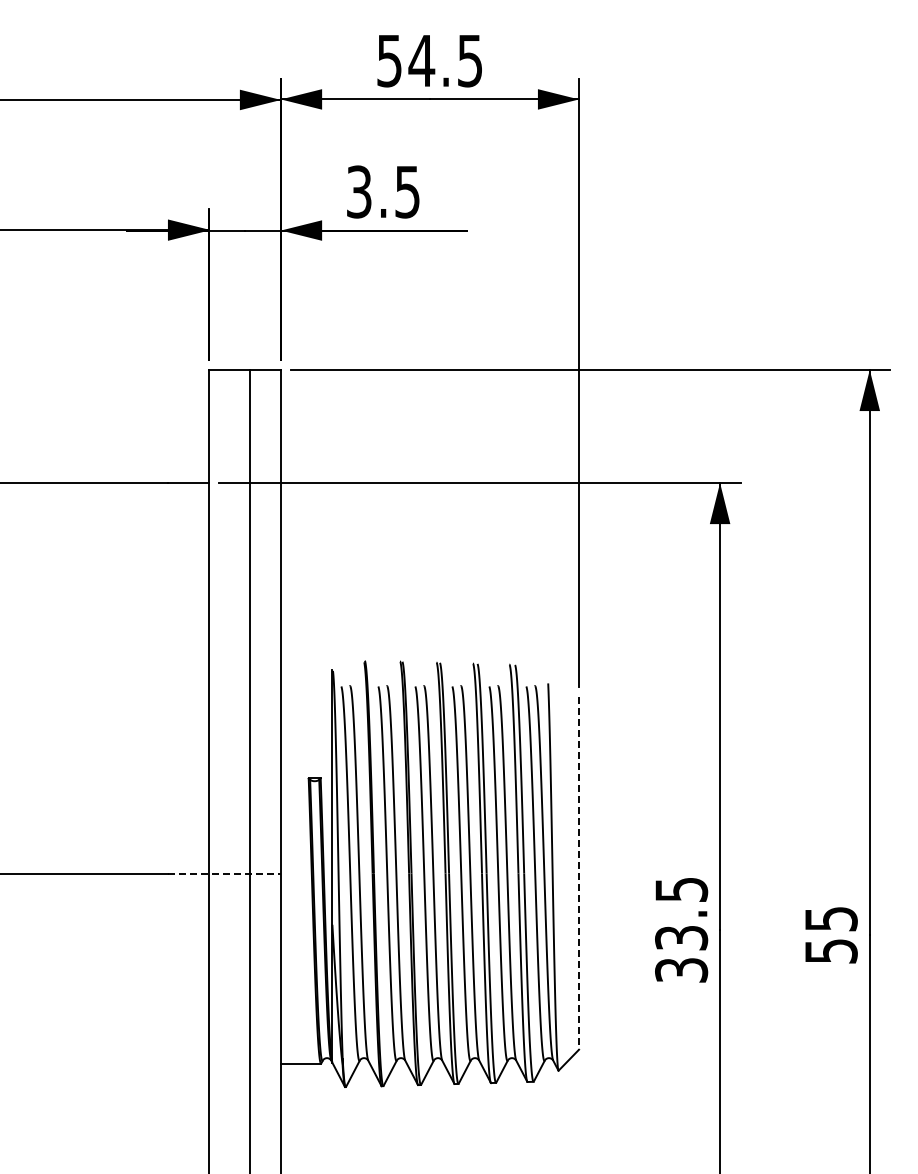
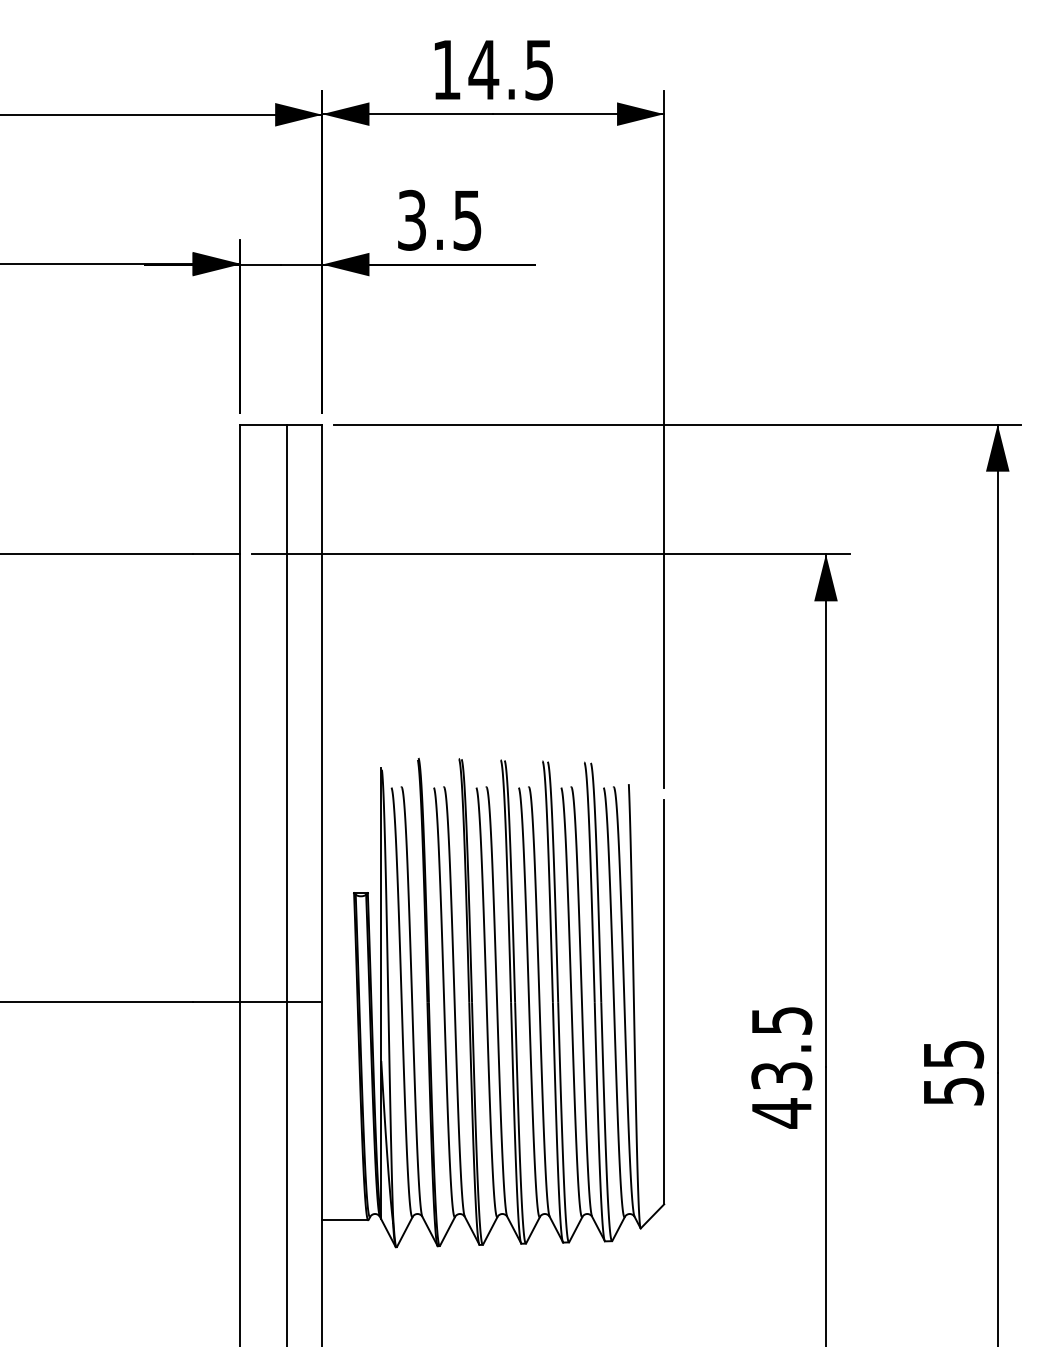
text: (389, 61) -> (446, 70), 54.5 -> 14.5
line: (224, 873) -> (257, 1002), dashed -> solid
line: (579, 874) -> (664, 1003), dashed -> solid
text: (681, 970) -> (781, 1113), 33.5 -> 43.5

